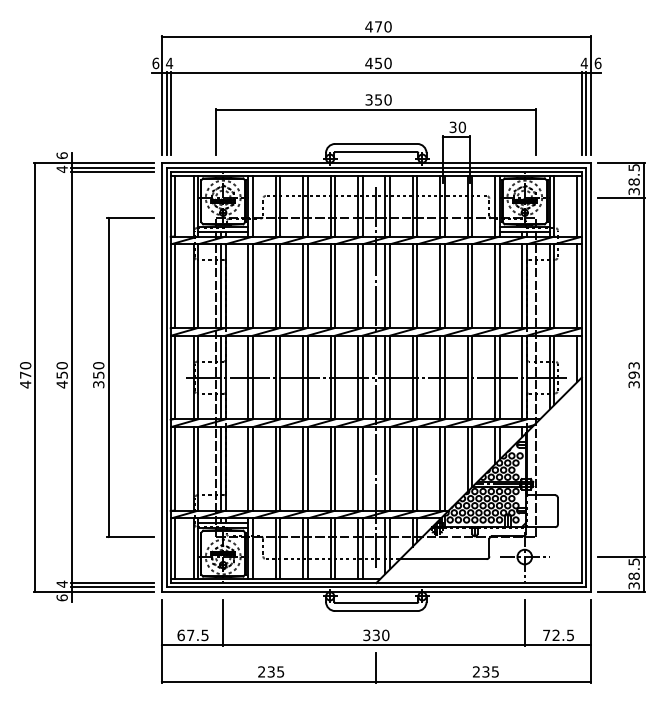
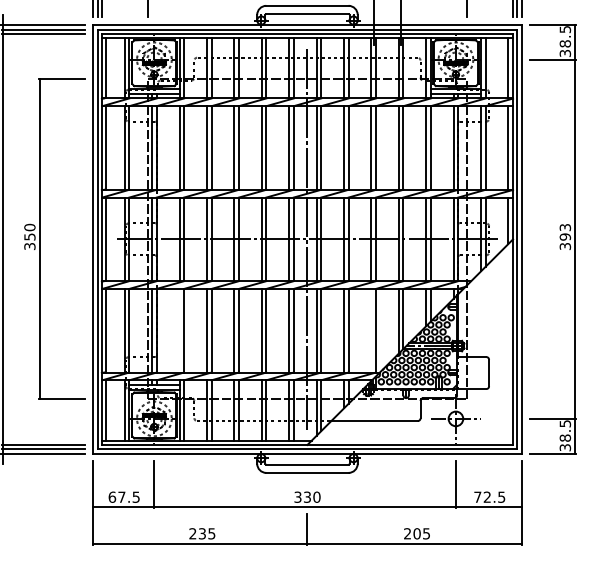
line: (248, 468) -> (179, 330), removed
line: (440, 468) -> (371, 330), removed
text: (485, 671) -> (416, 533), 235 -> 205

